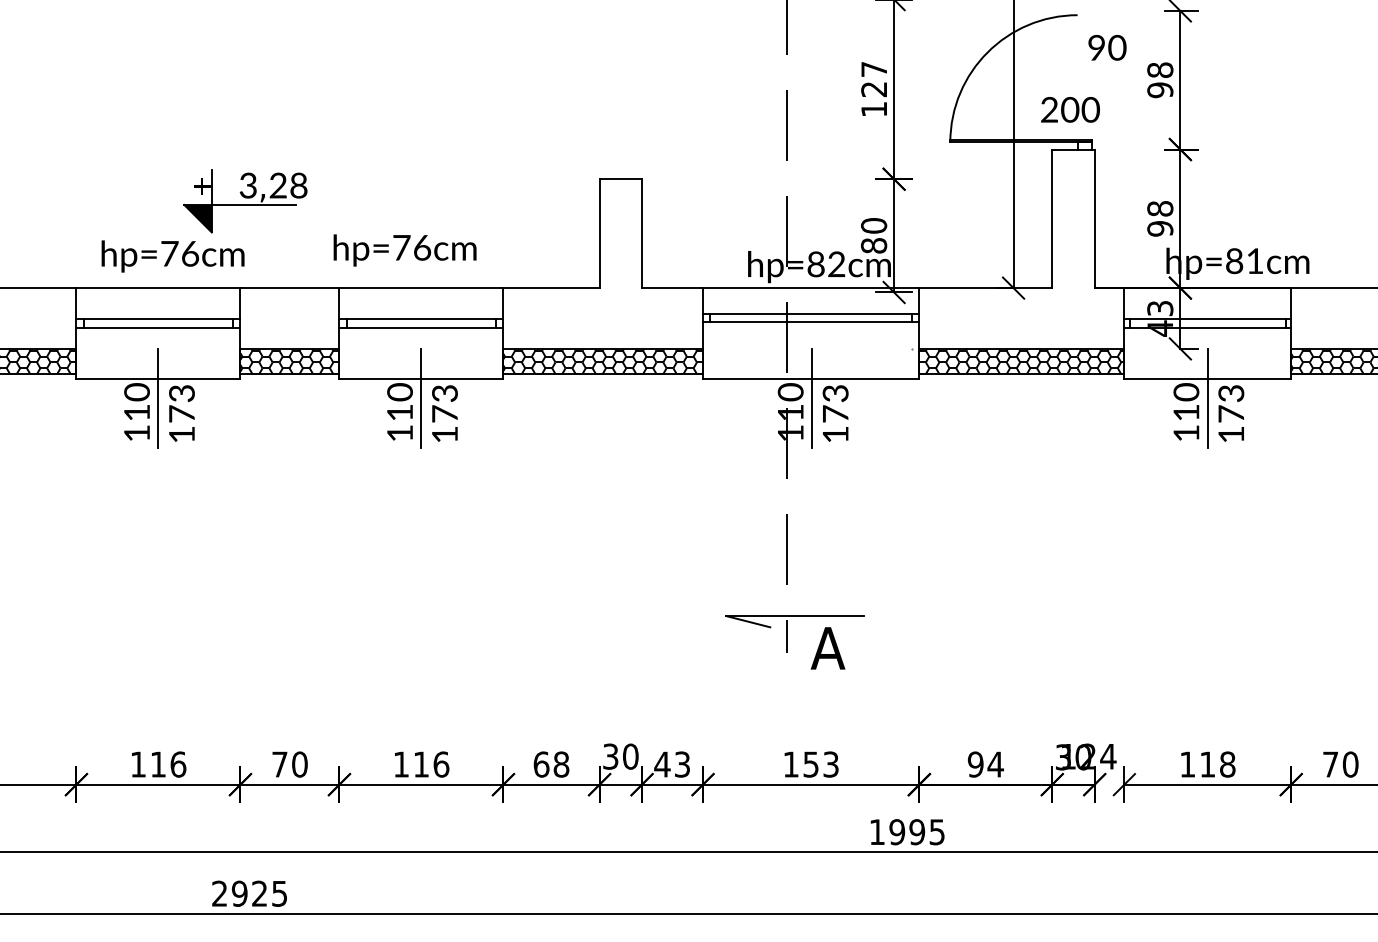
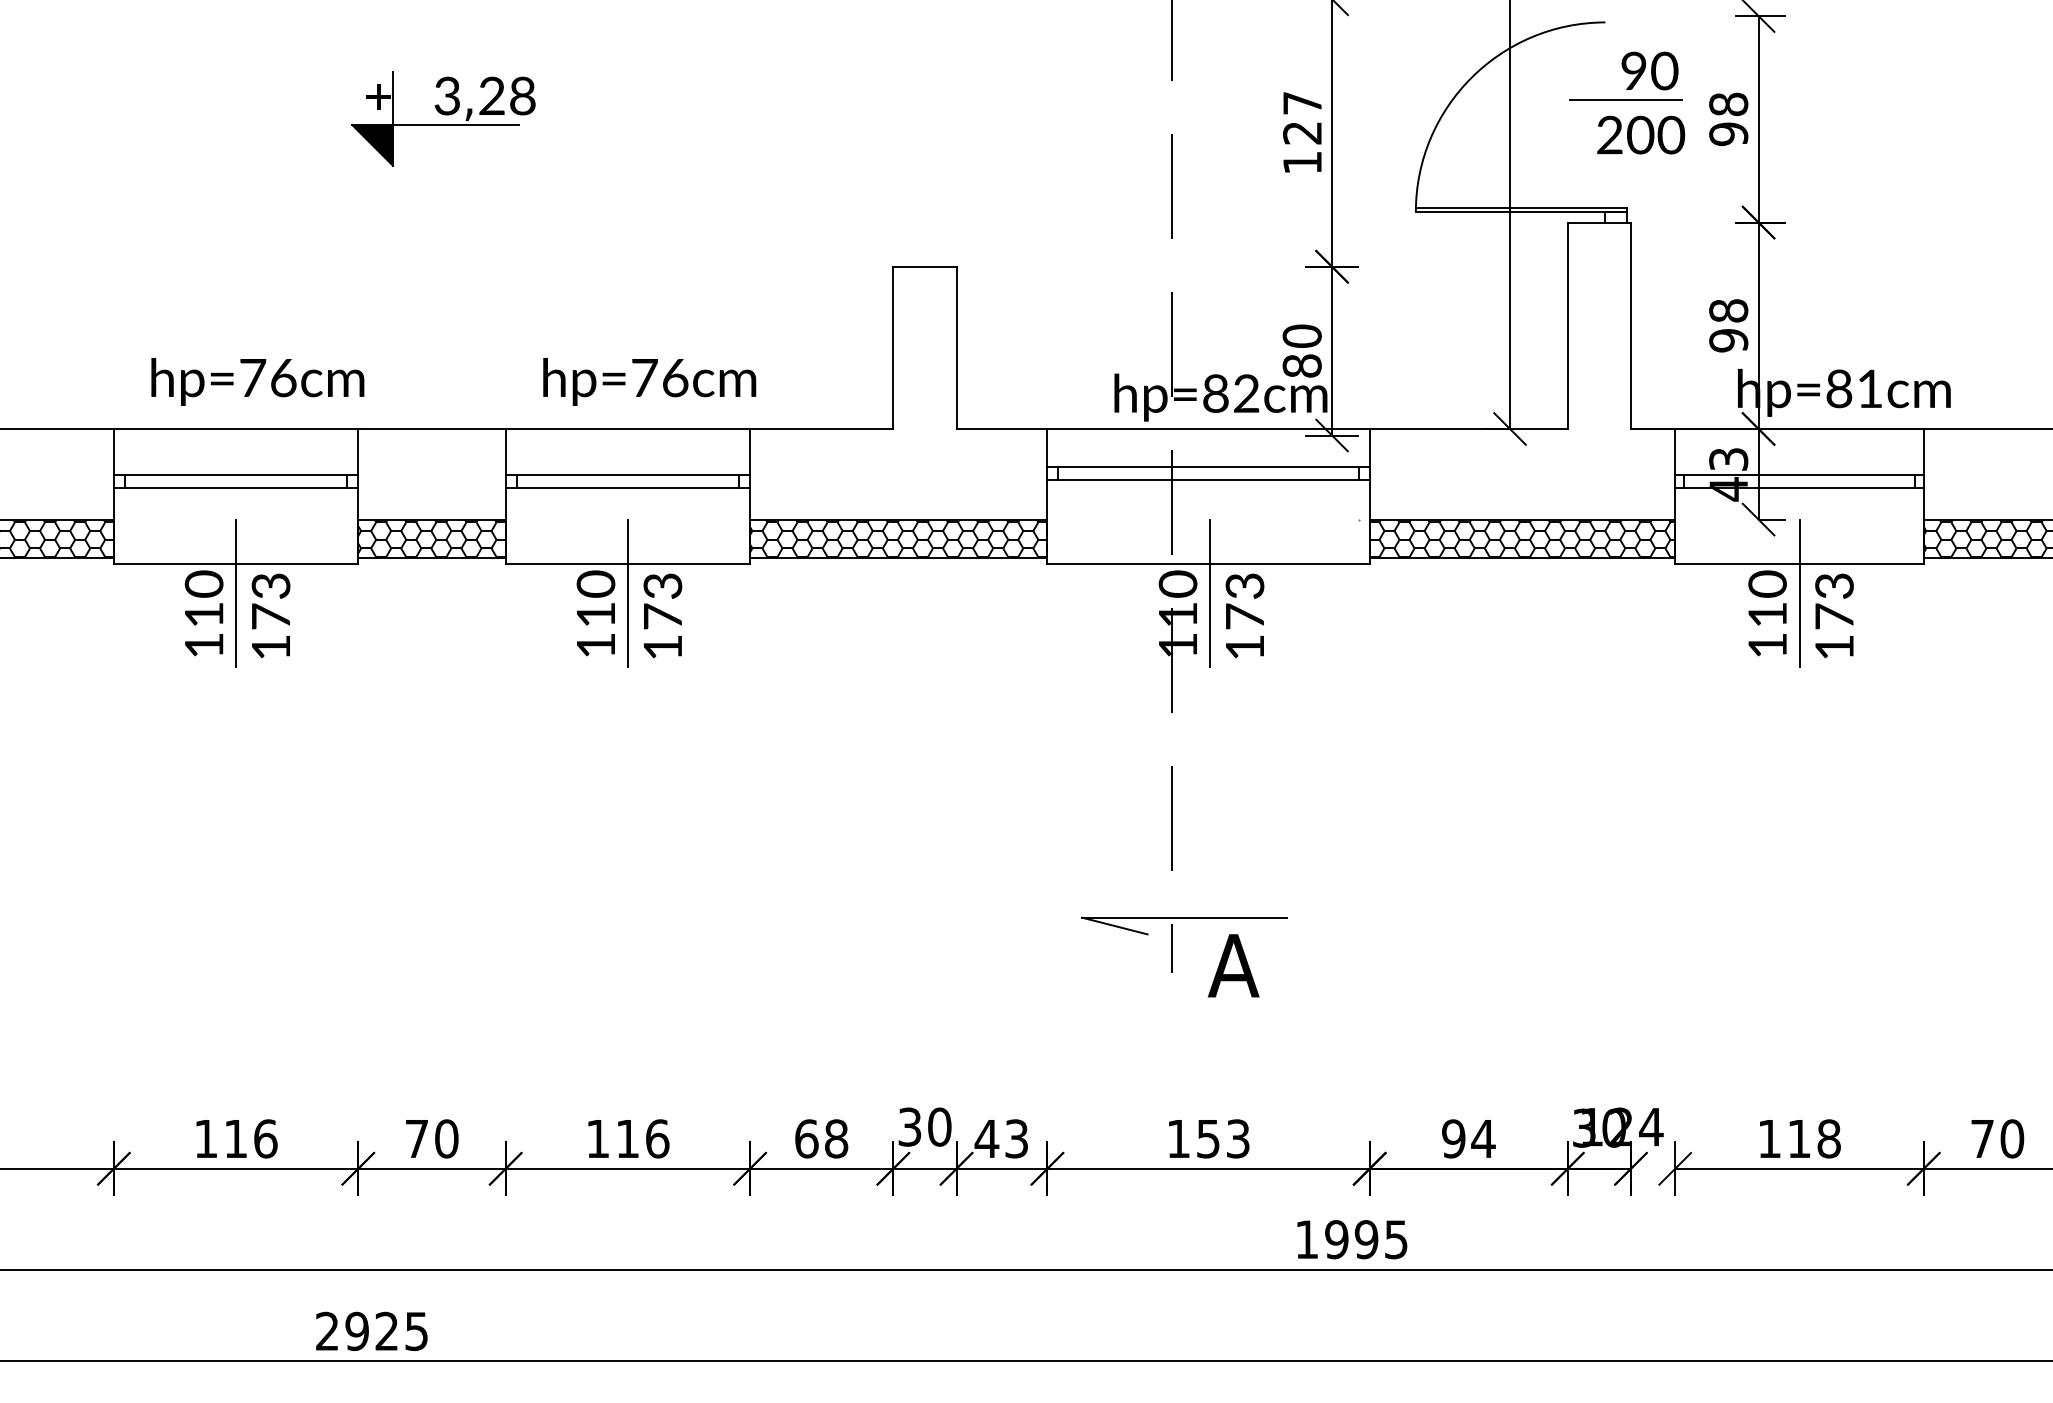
line: (1091, 67) -> (1626, 100), added
text: (1070, 109) -> (1641, 134), moved
part: (245, 201) -> (443, 119), moved
text: (404, 250) -> (648, 381), moved

